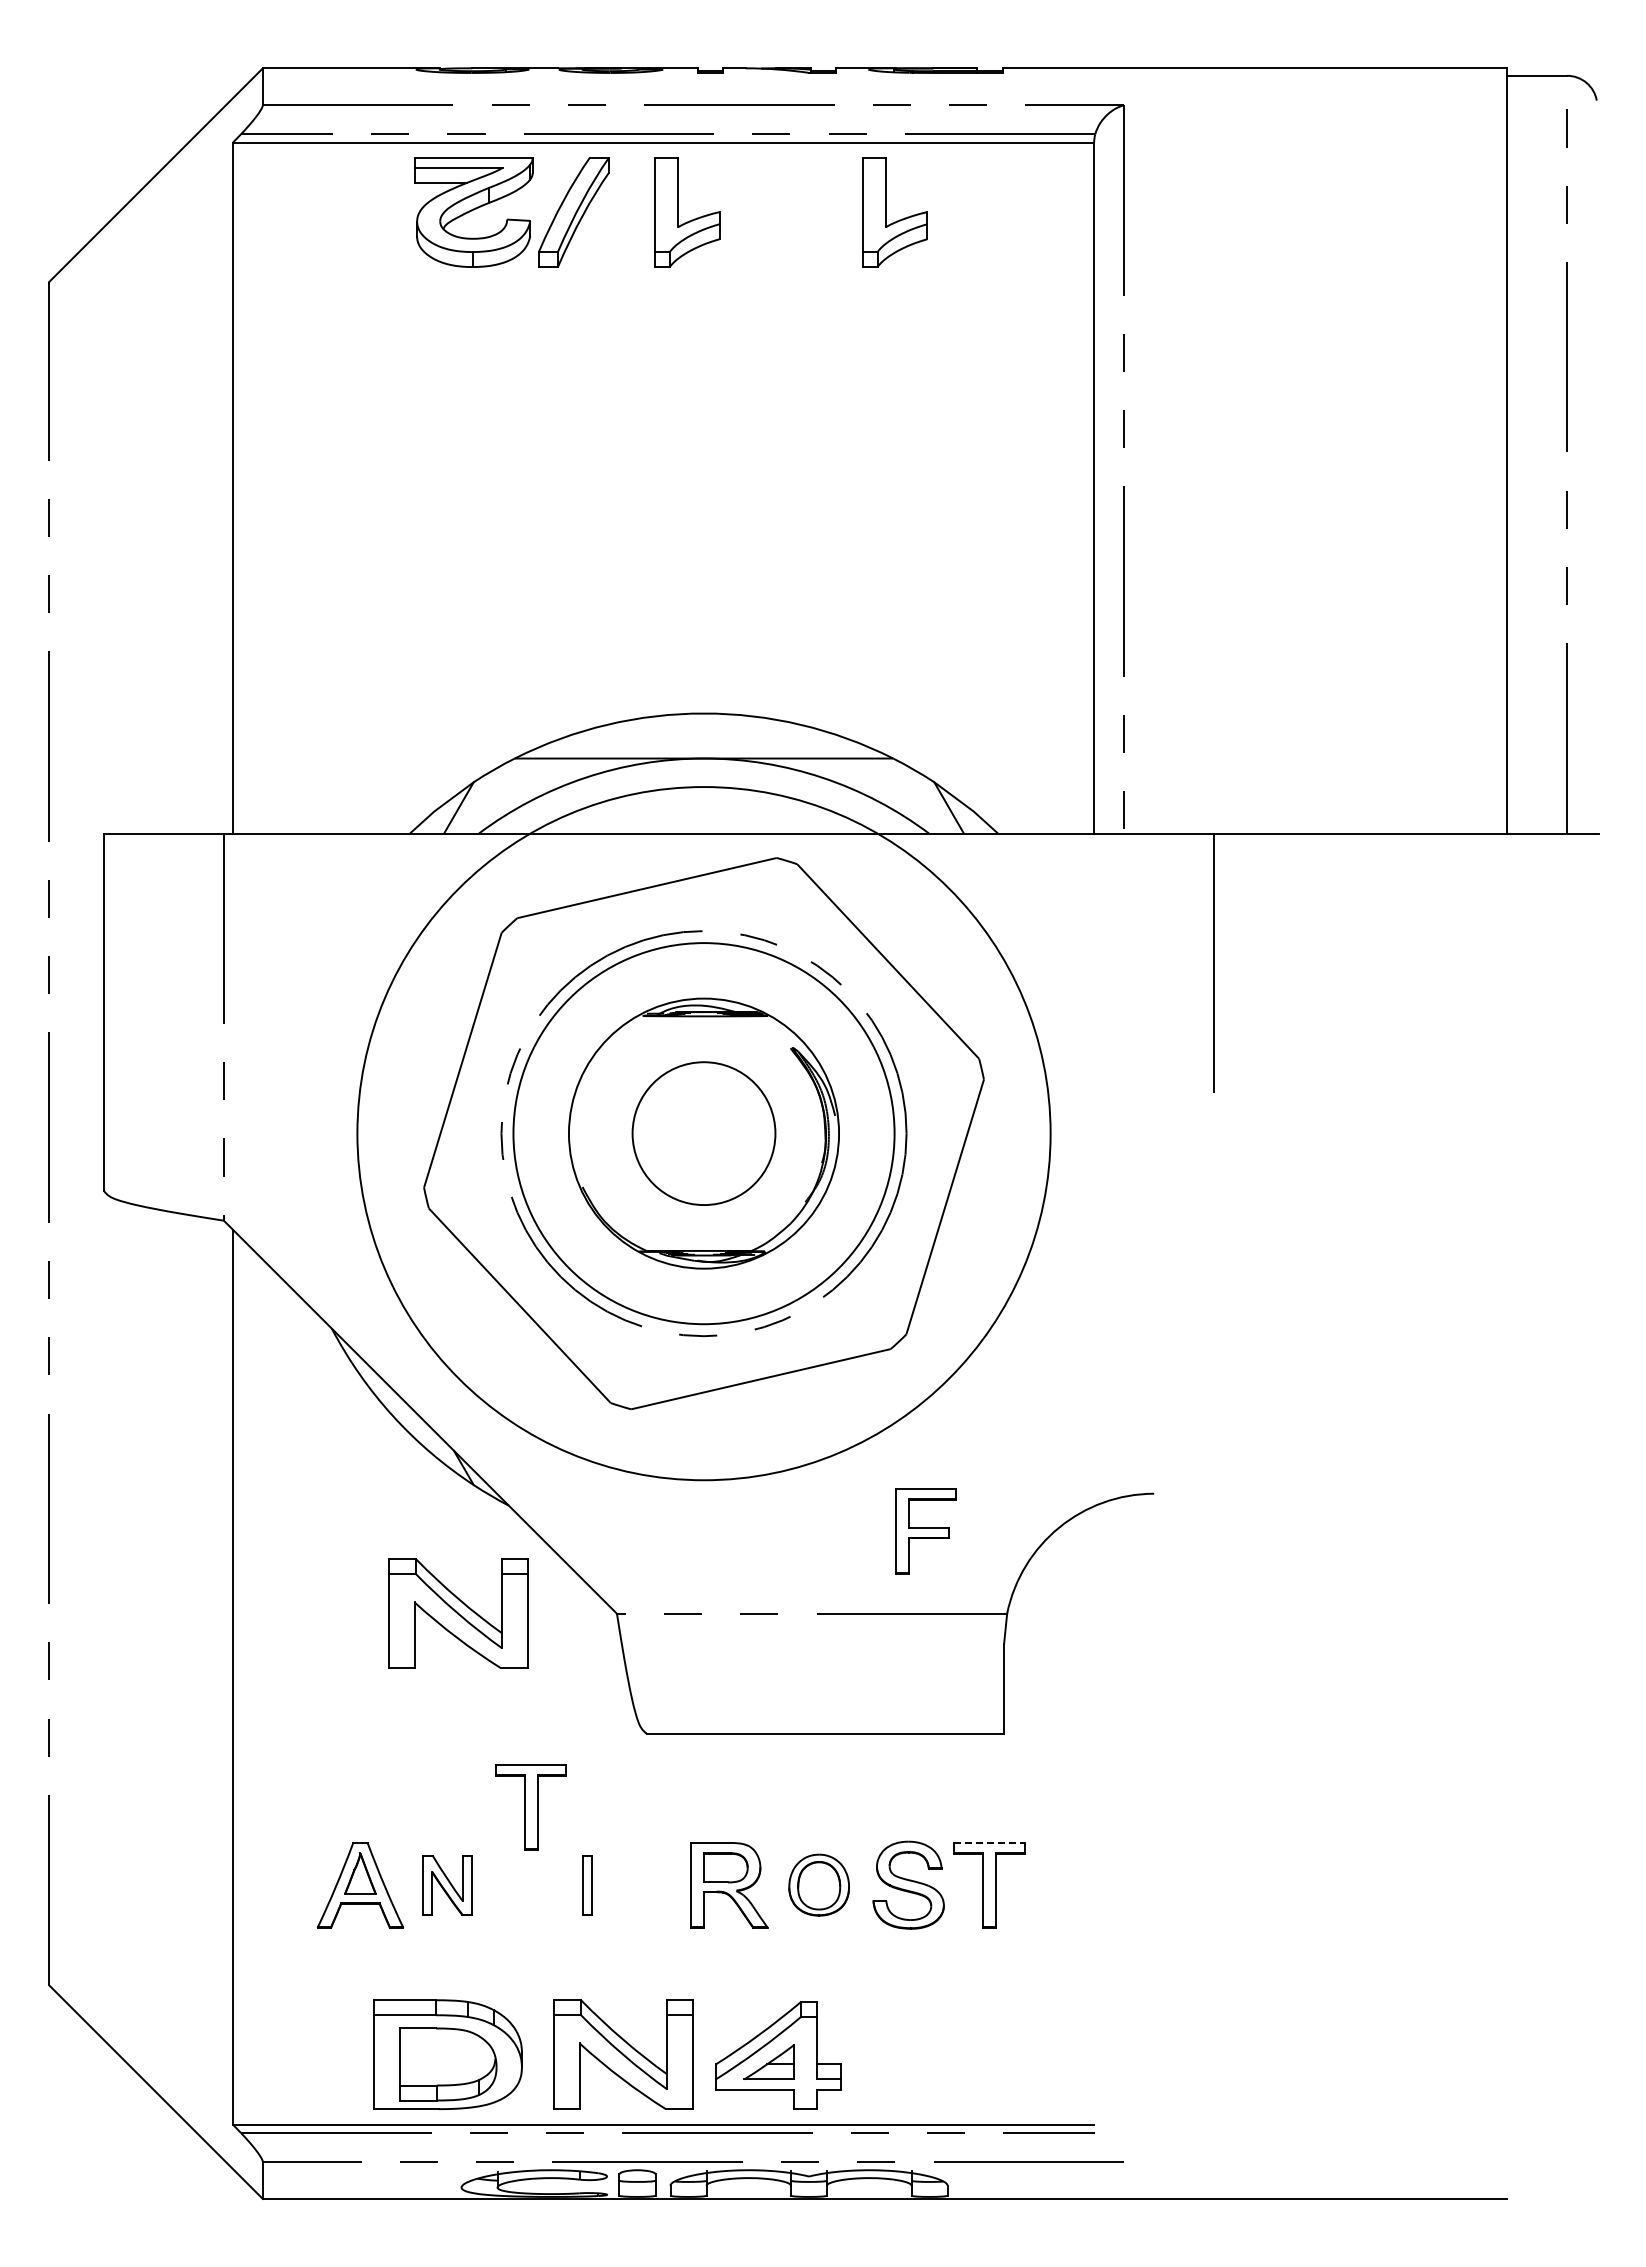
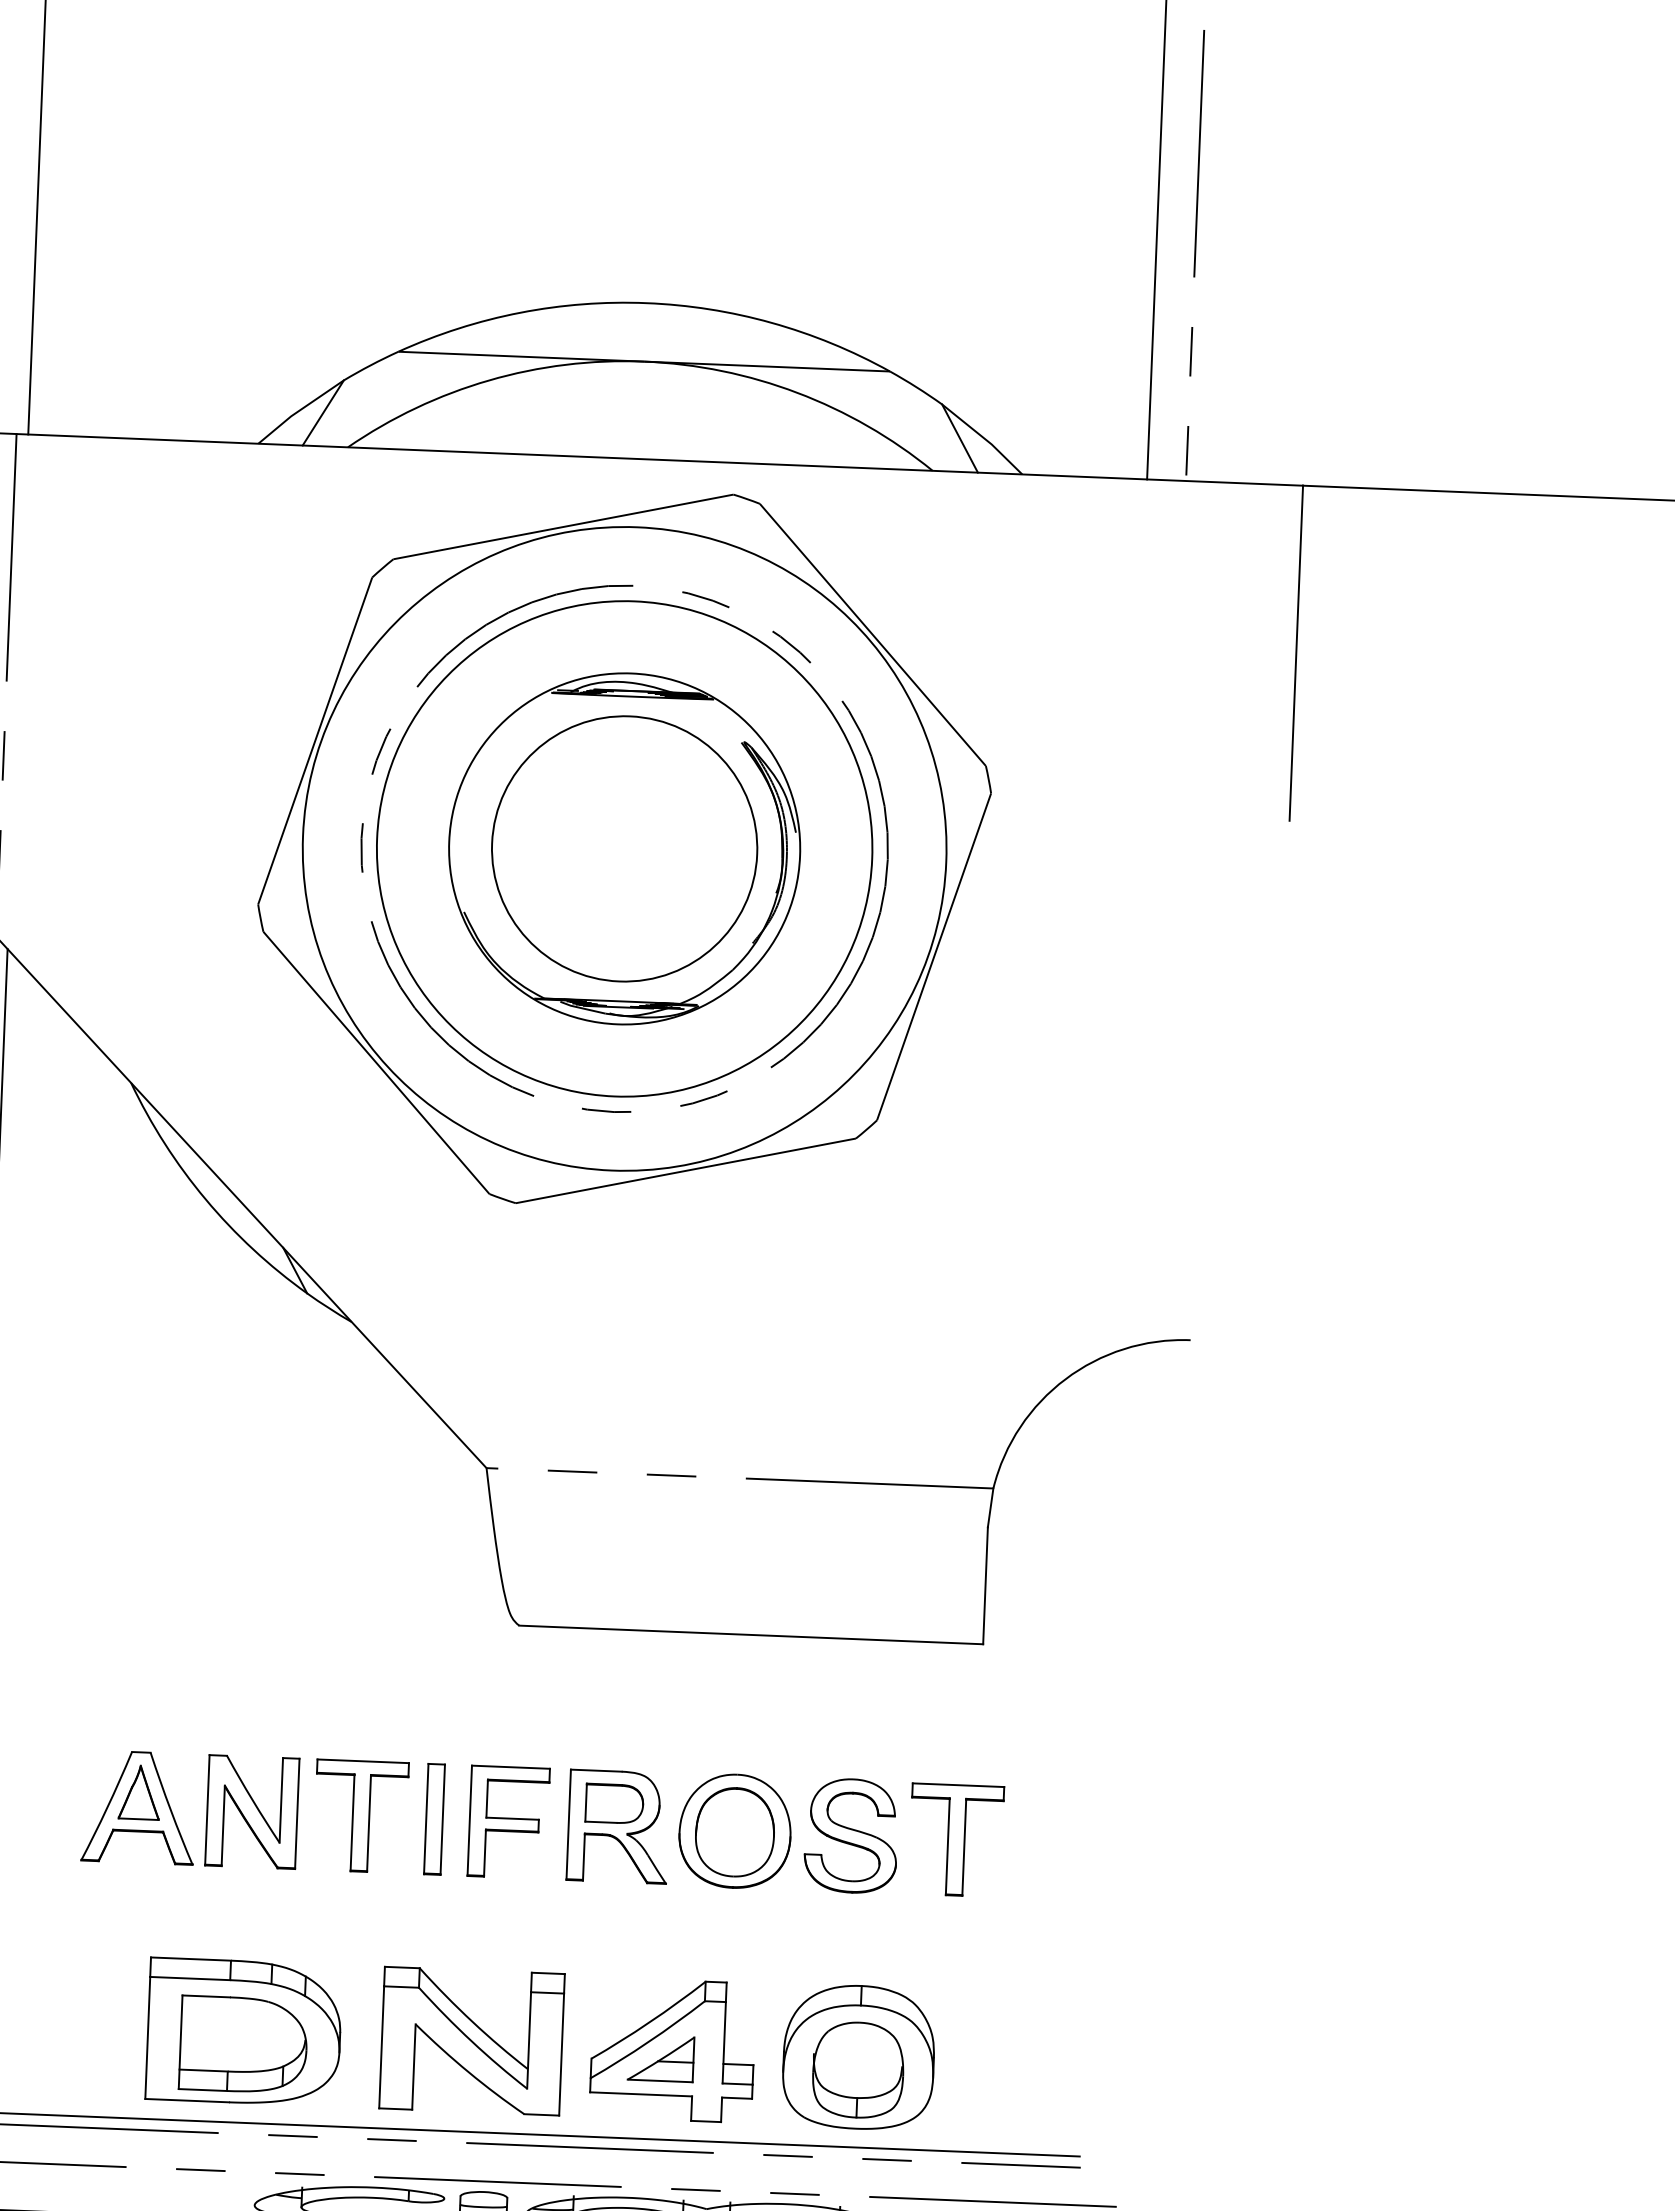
circle: (703, 1133) -> (623, 848), size x0.71
circle: (703, 1133) -> (623, 848), size x1.43
part: (925, 1531) -> (508, 1822), moved
part: (458, 1613) -> (280, 1459), removed
part: (530, 1807) -> (360, 1816), moved
line: (990, 1842) -> (959, 1784), dashed -> solid
part: (818, 1884) -> (734, 1830), size x1.43
part: (447, 1885) -> (252, 1812), size x1.43
part: (587, 1885) -> (434, 1819), size x1.43
part: (920, 2054) -> (857, 2056), added

